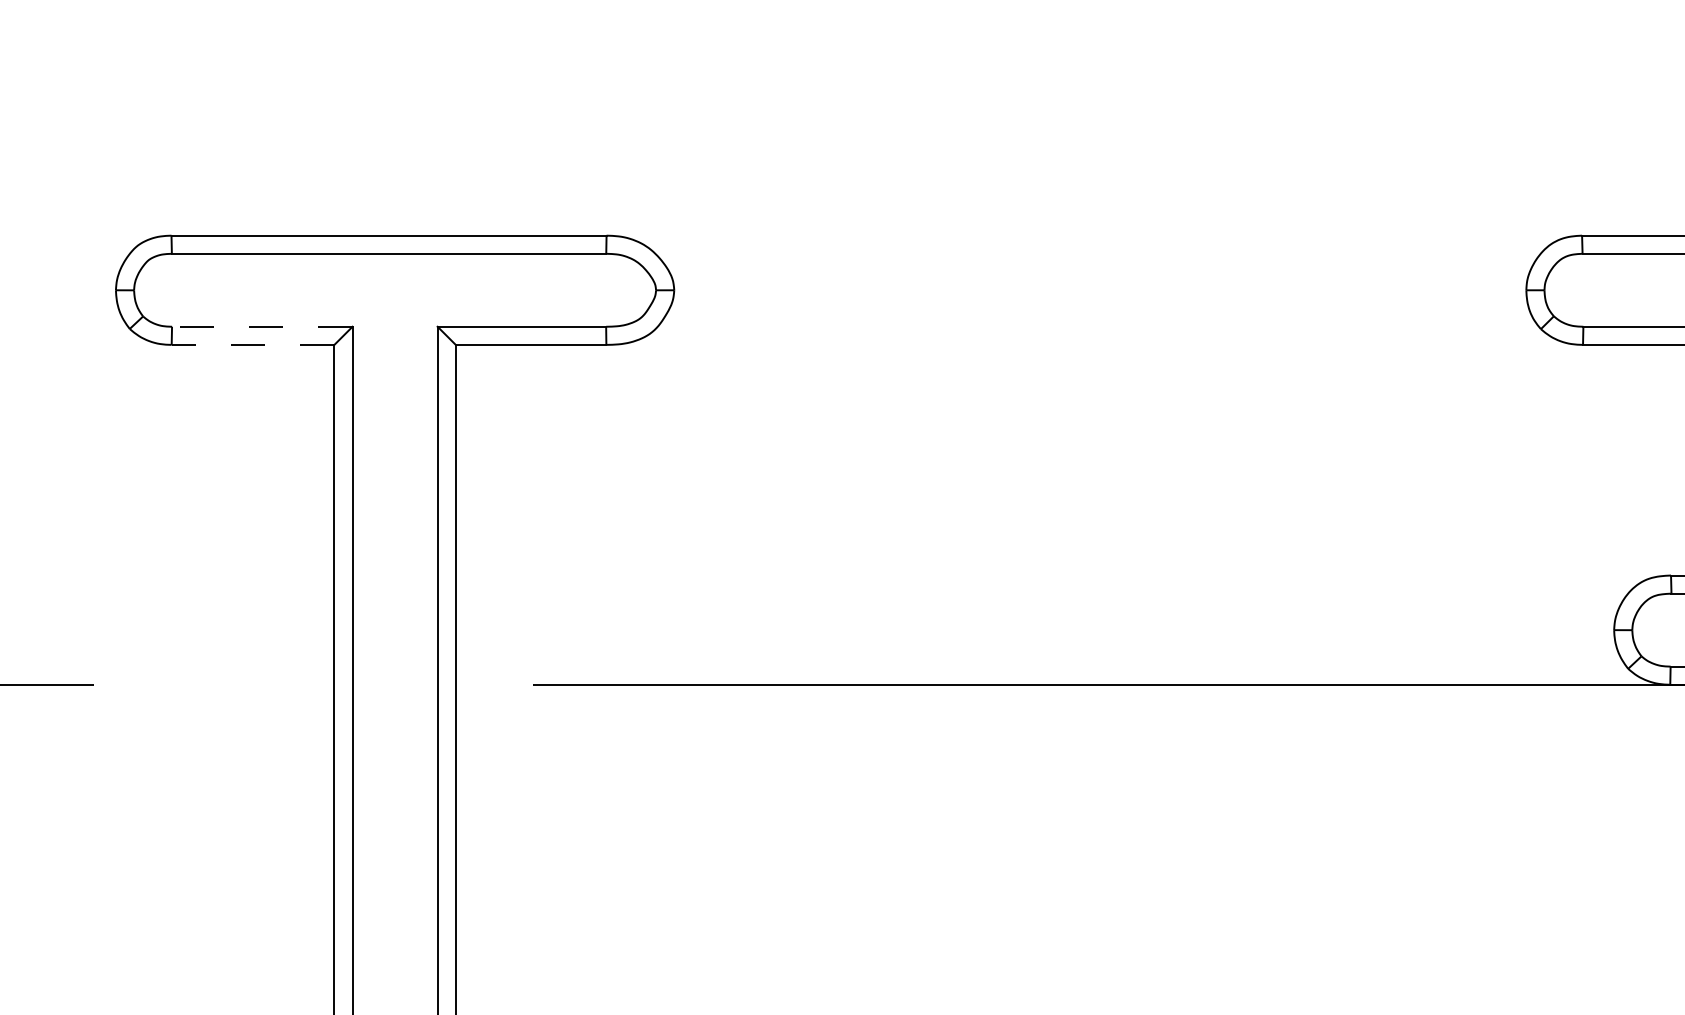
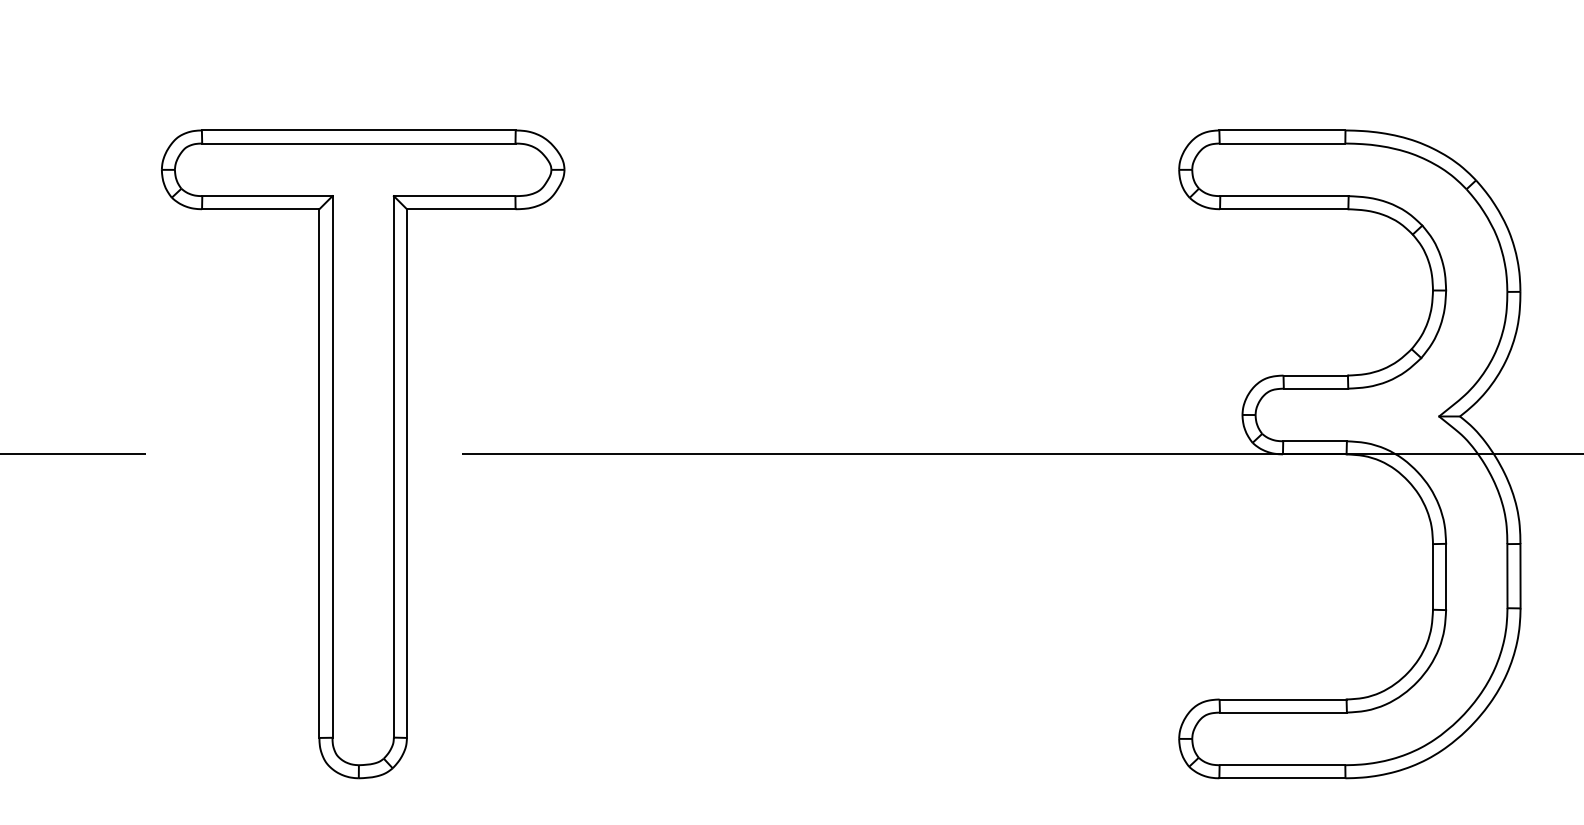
line: (261, 327) -> (266, 196), dashed -> solid
line: (252, 345) -> (260, 209), dashed -> solid

